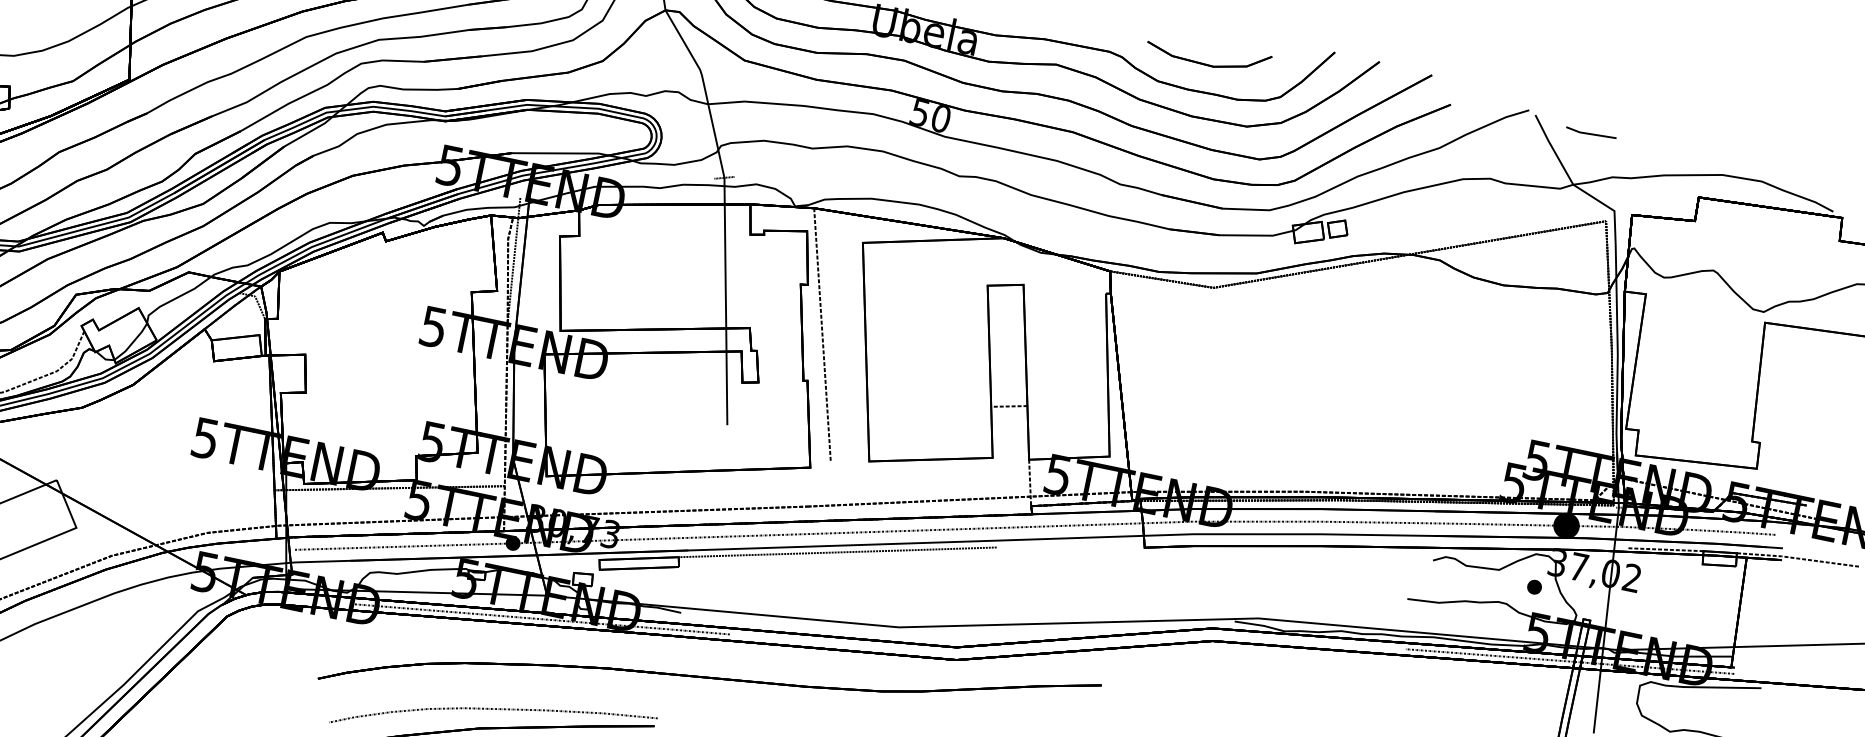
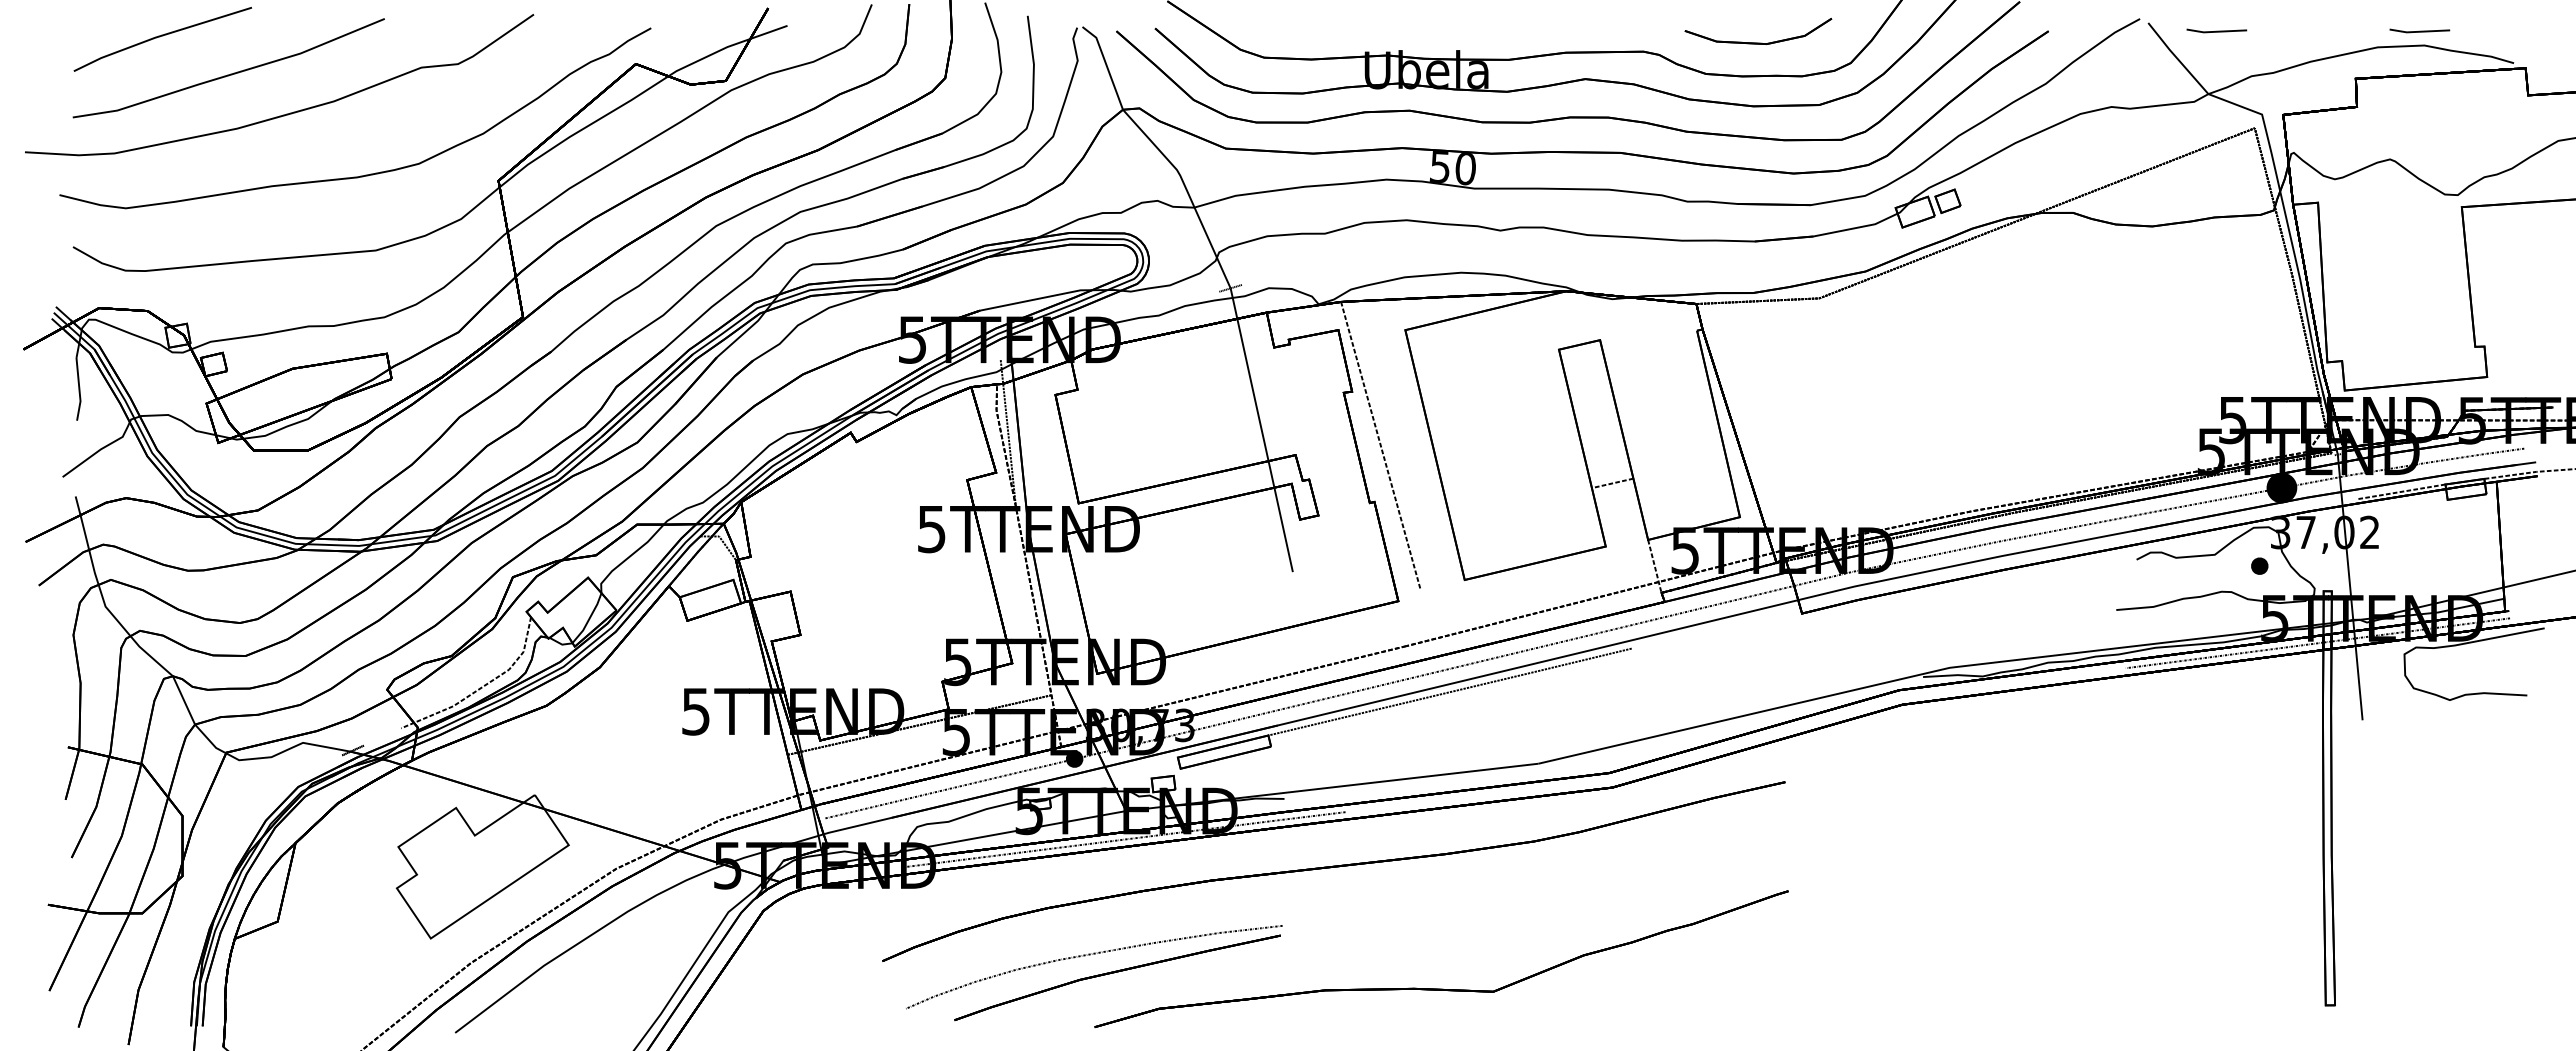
line: (1760, 168) -> (2419, 30), added

